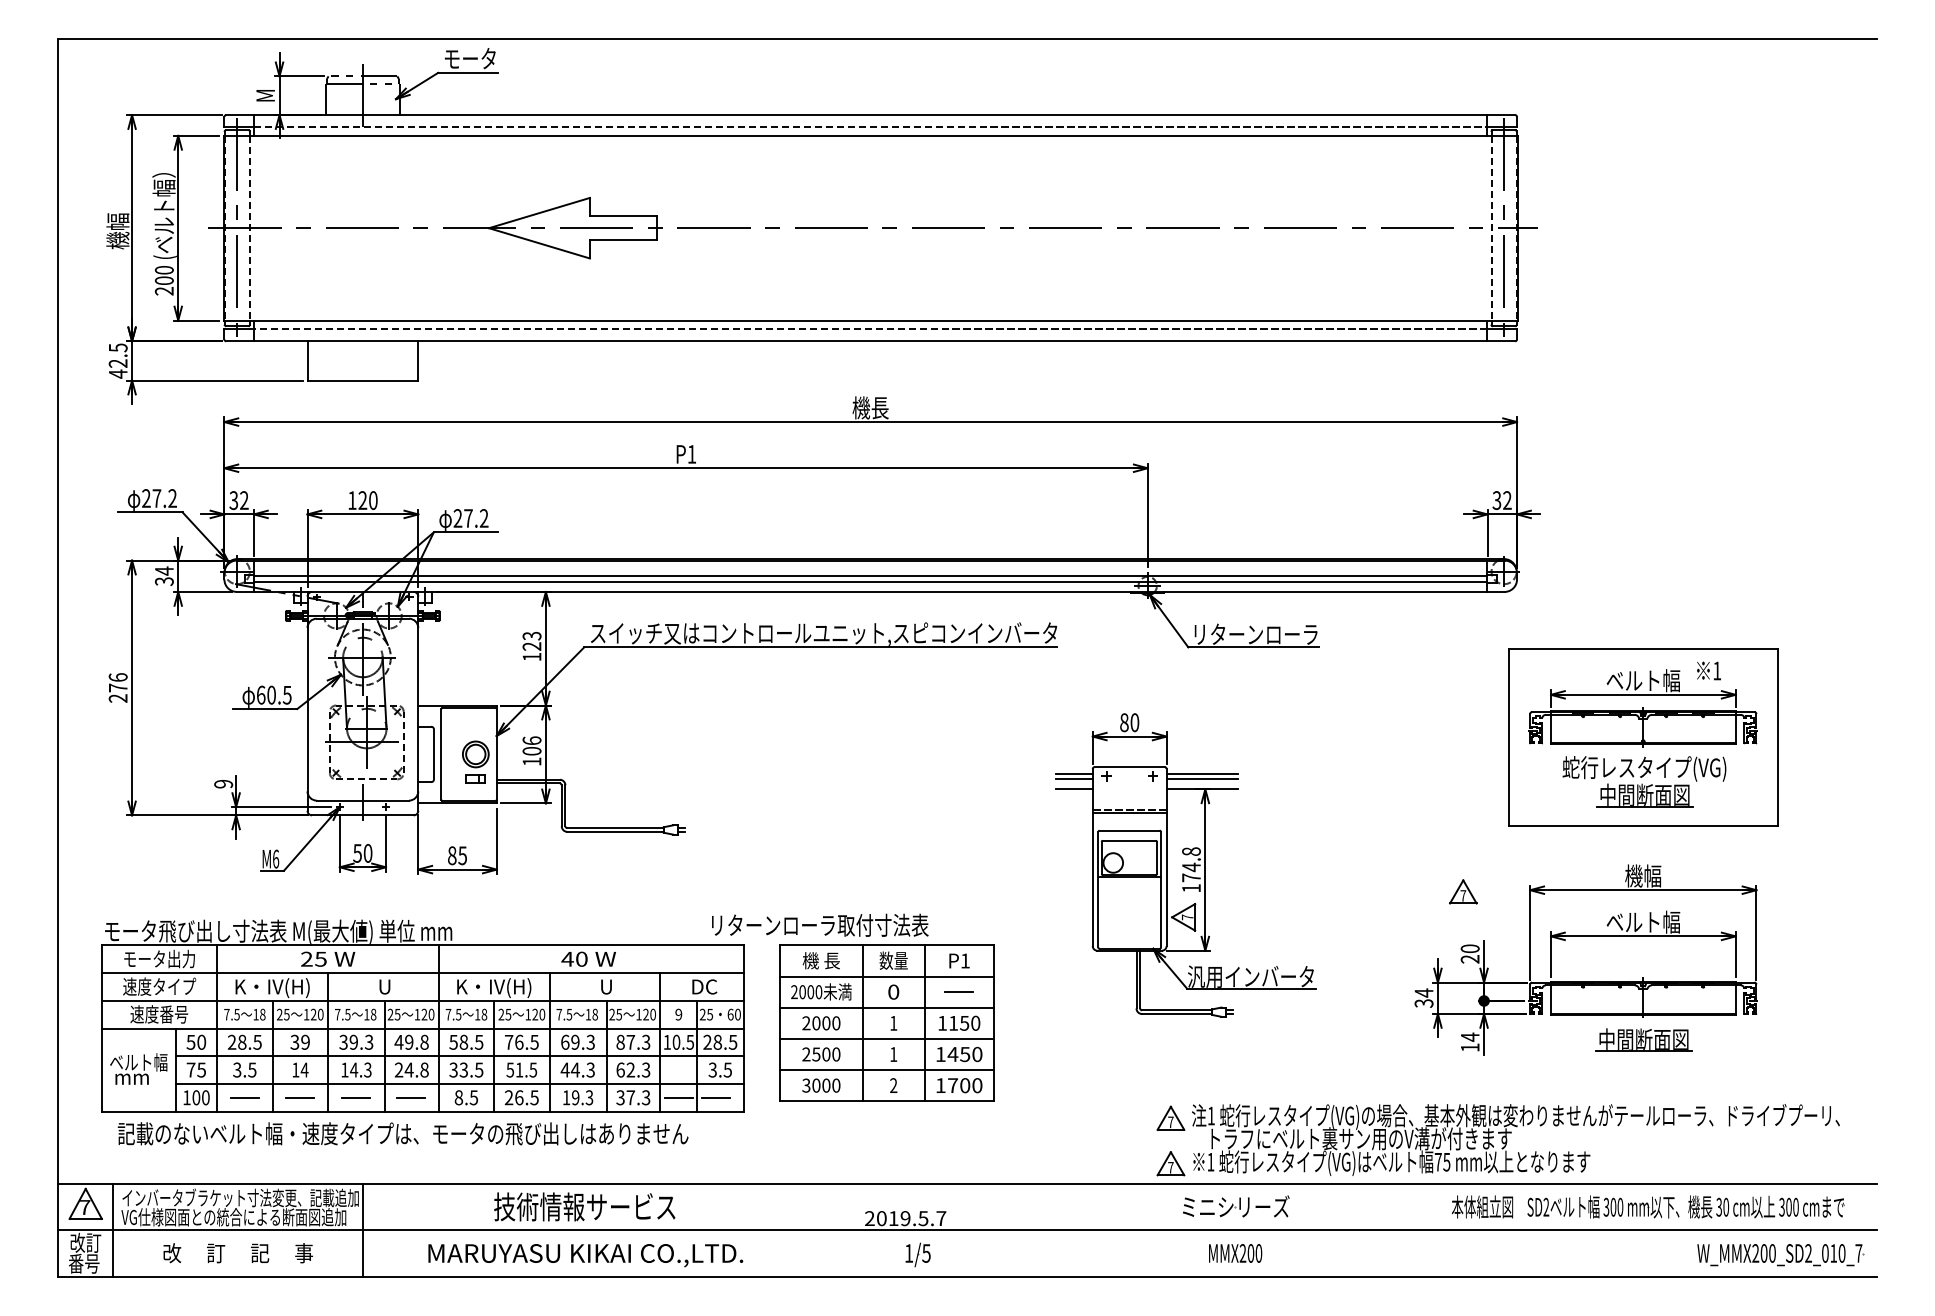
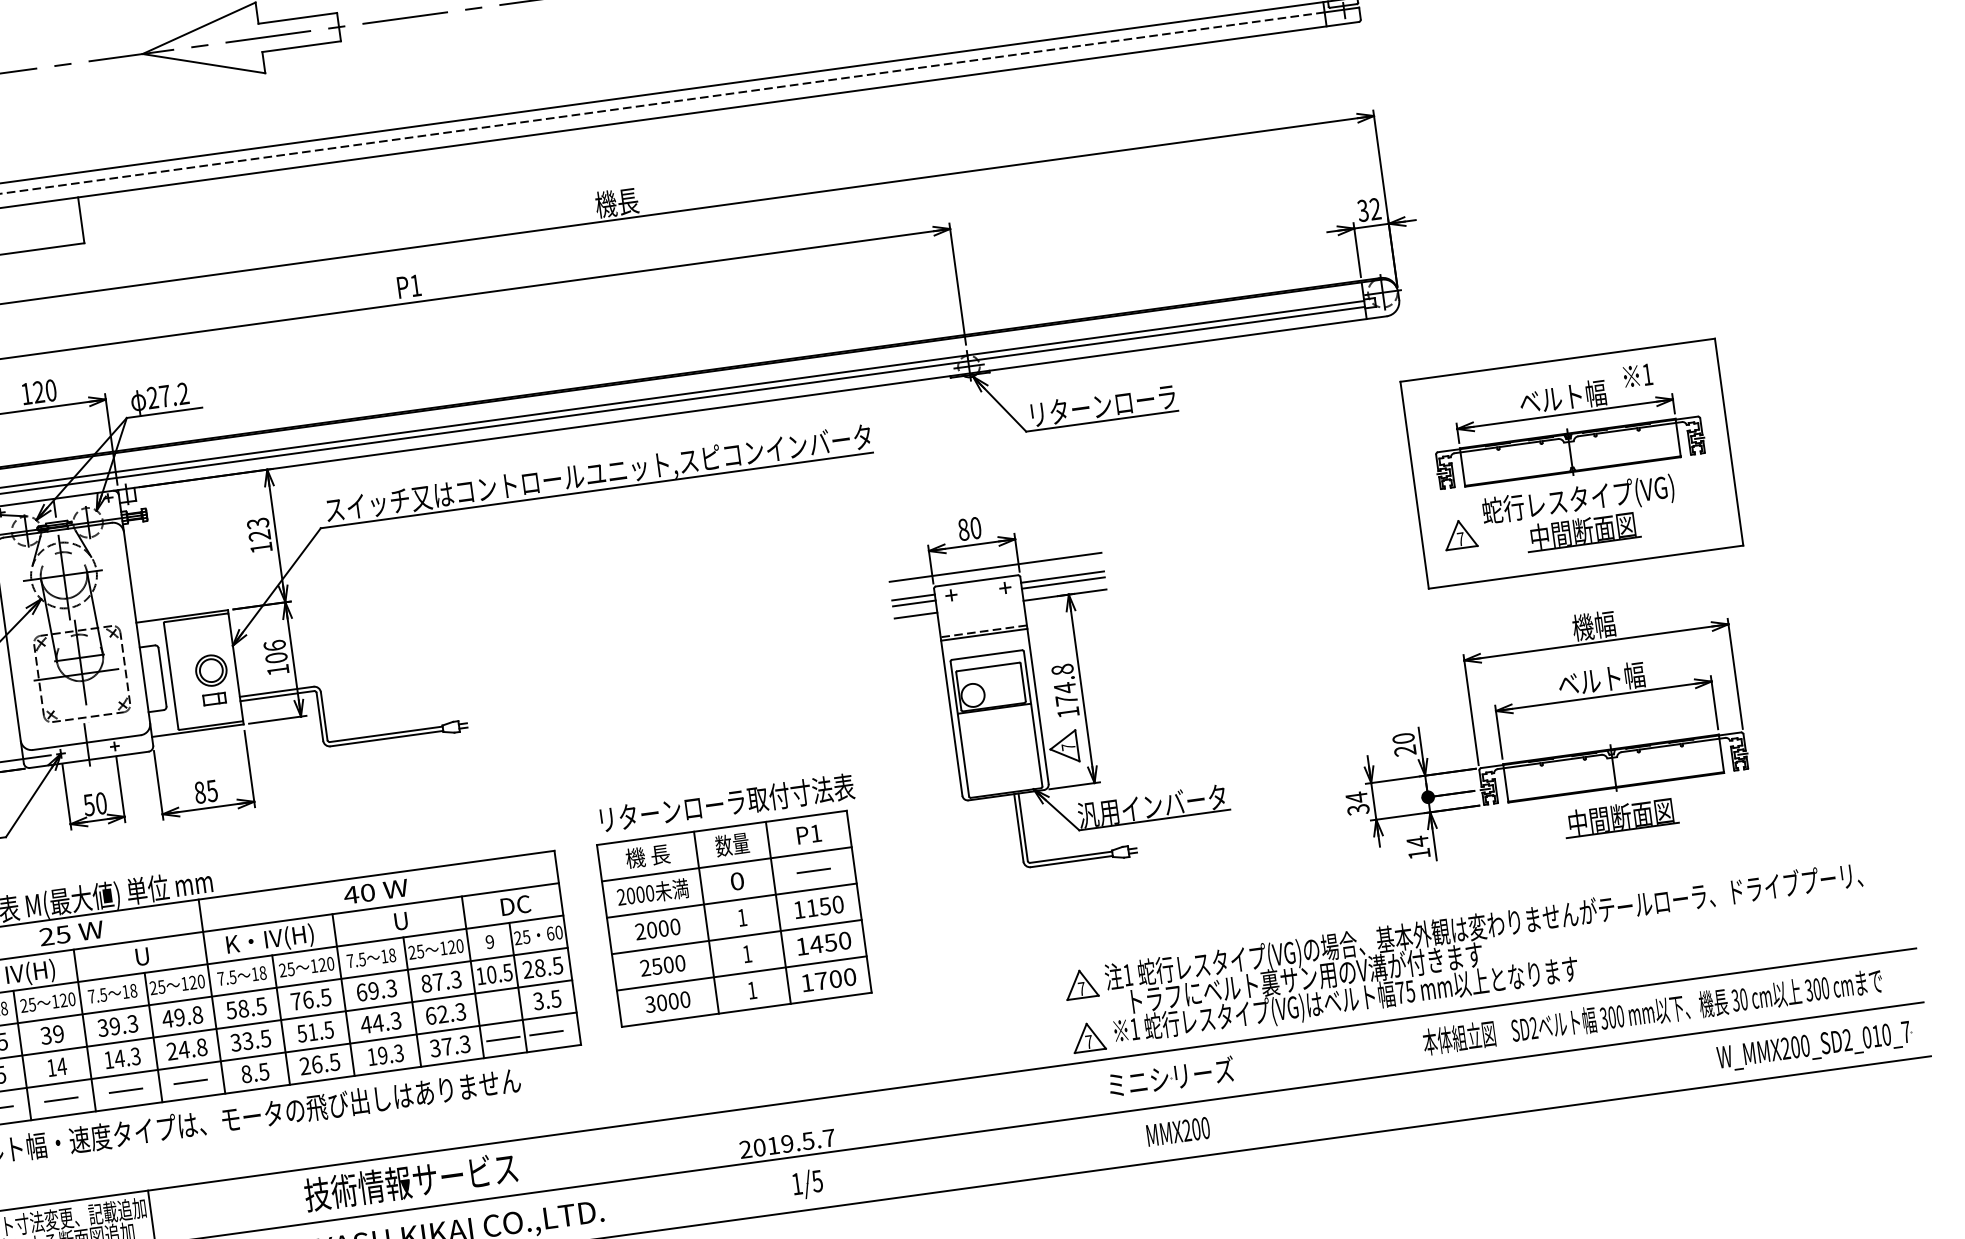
line: (1146, 757) -> (995, 566), added
part: (1463, 891) -> (1460, 534), moved
text: (820, 924) -> (727, 802), moved
text: (893, 1085) -> (752, 990), 2 -> 1

